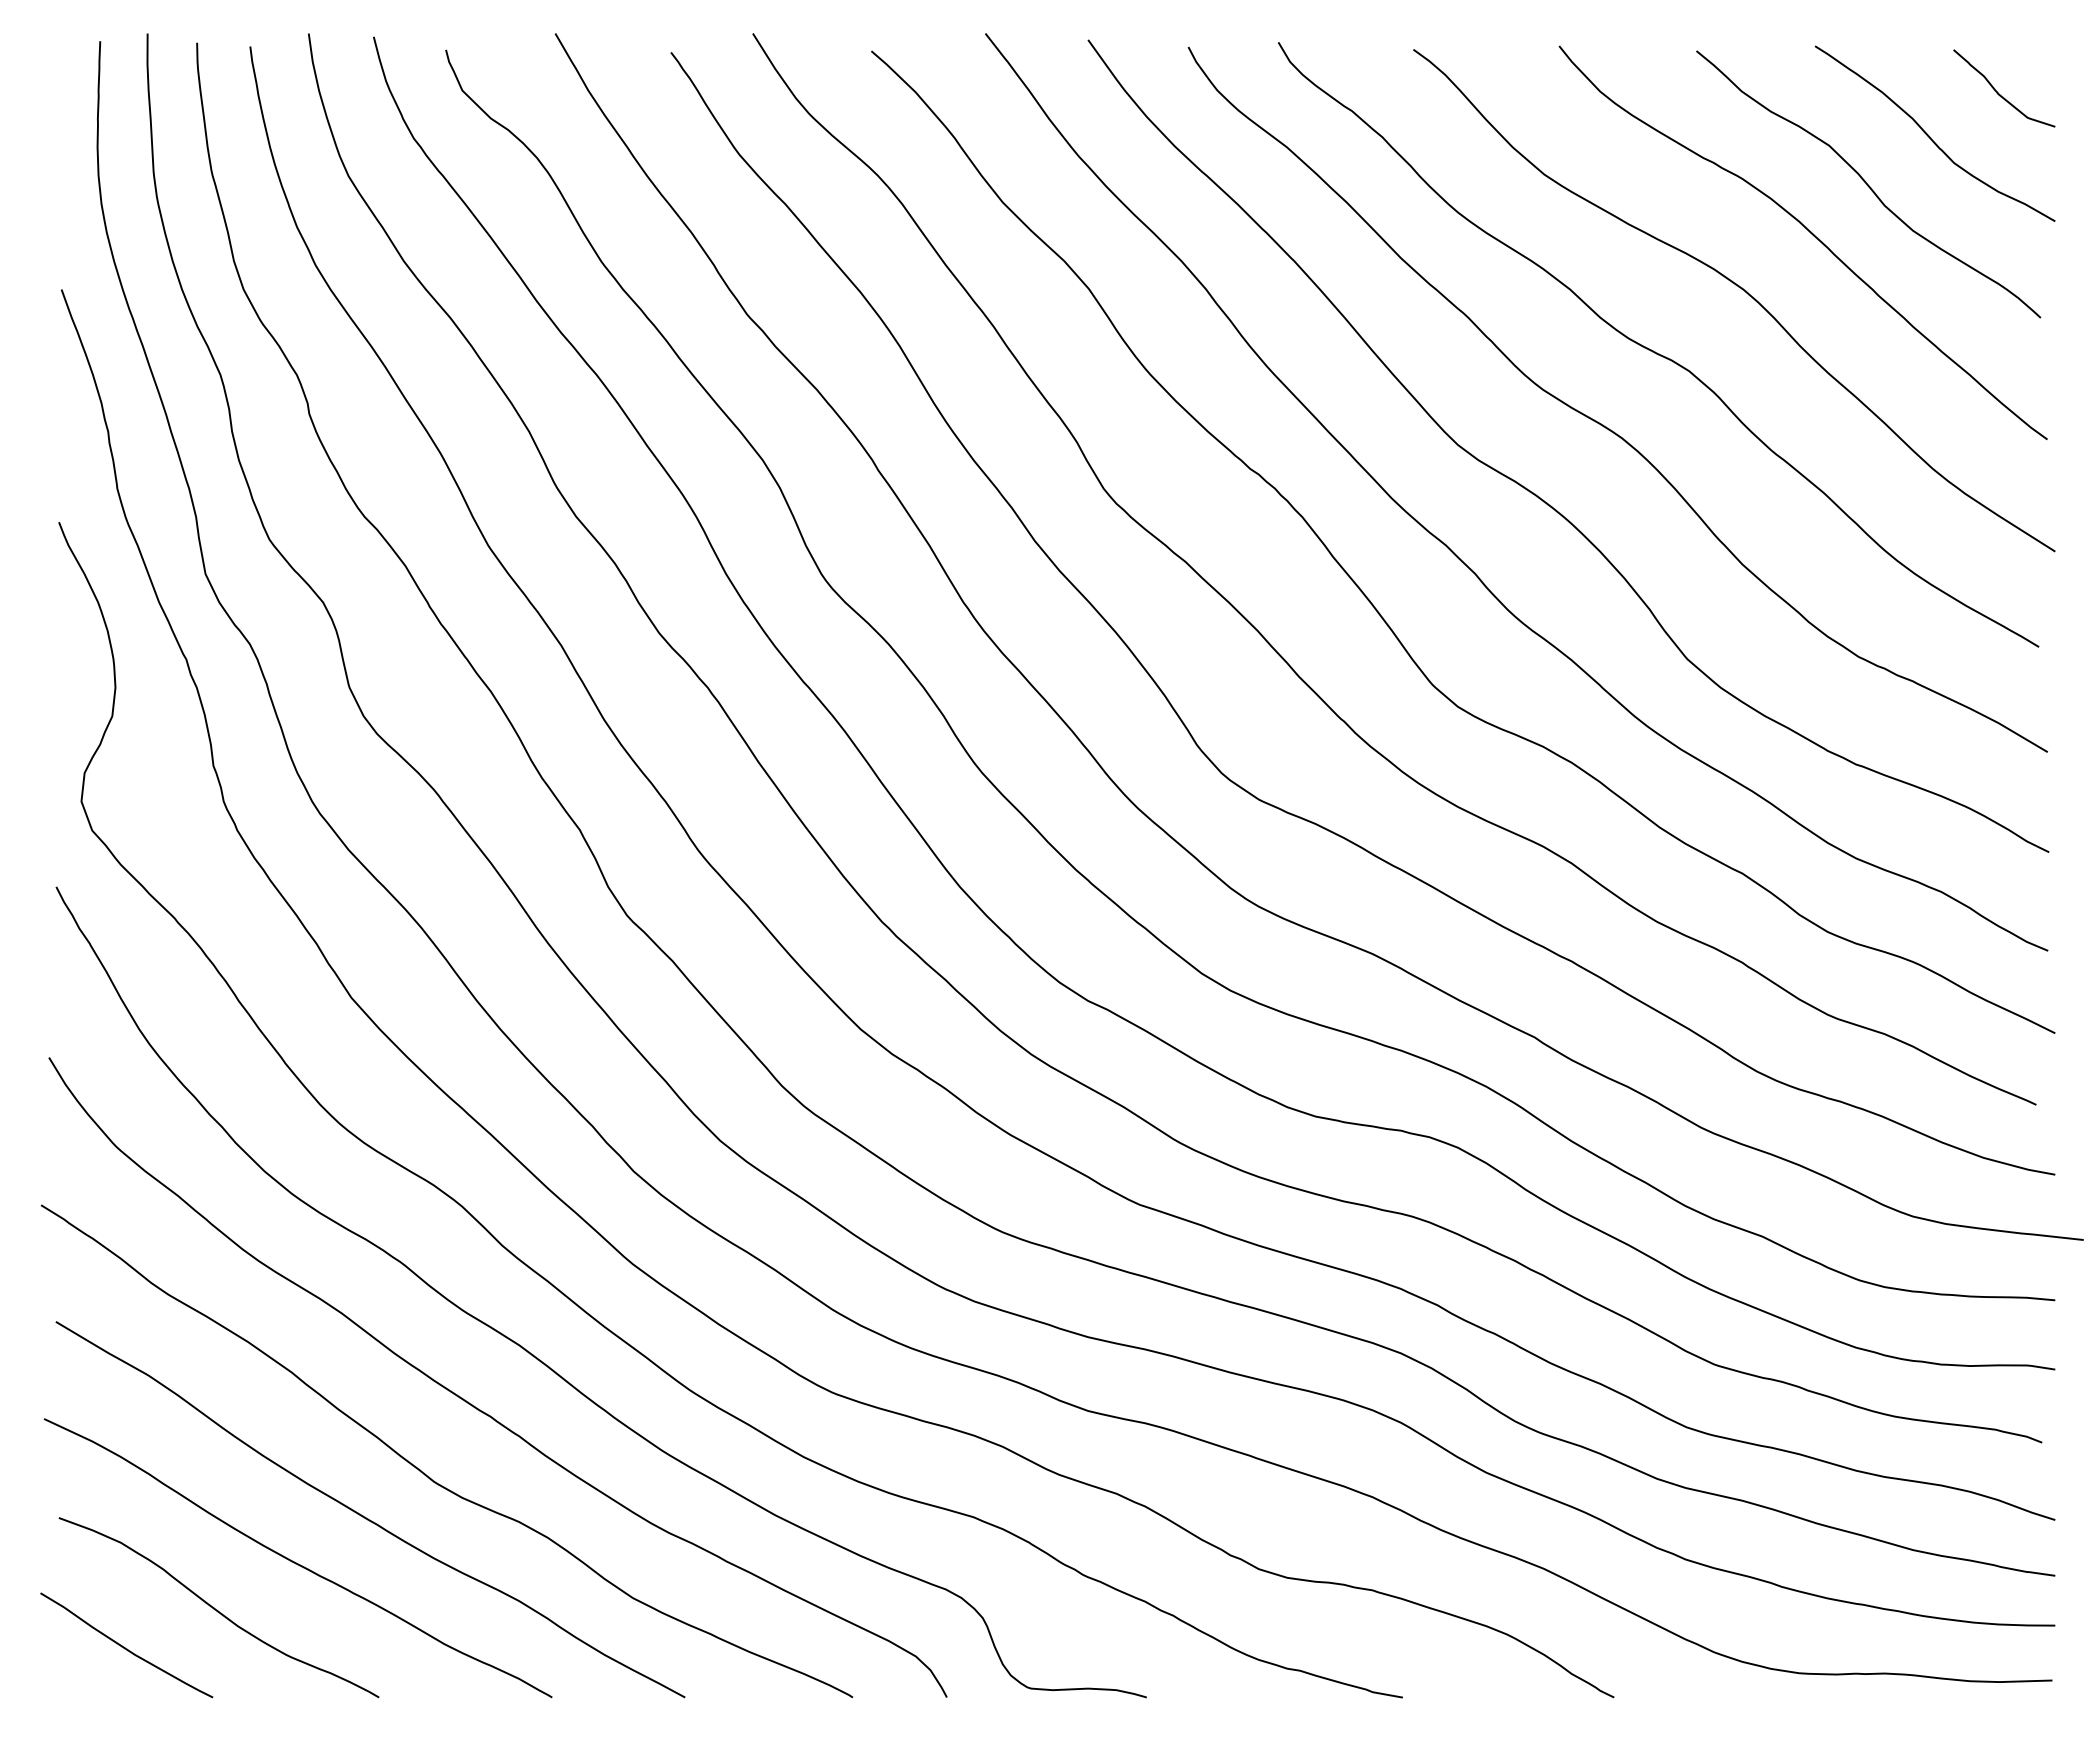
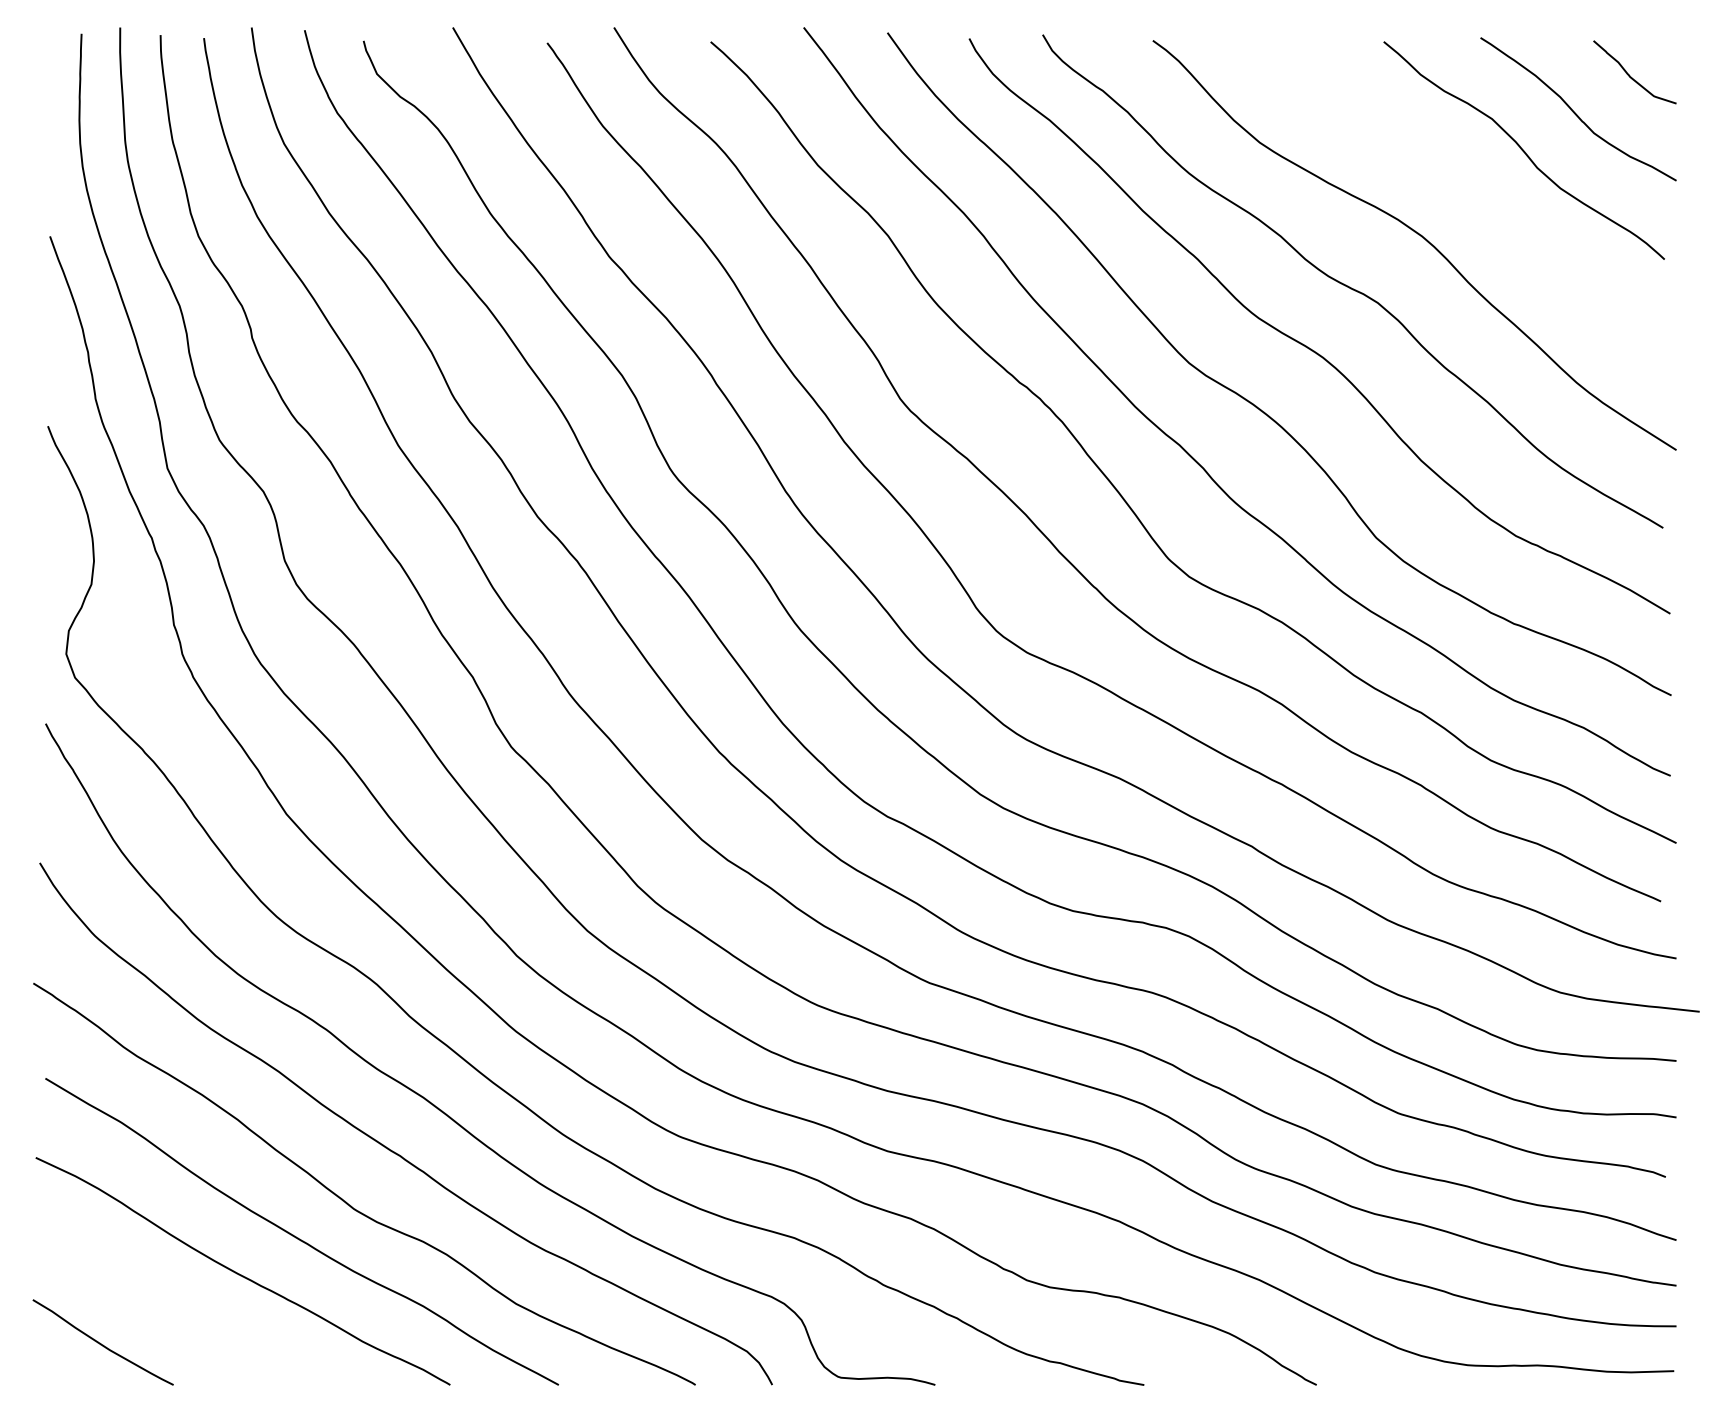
curve: (1810, 233) -> (1476, 190), removed
curve: (217, 1609) -> (177, 1313), removed

